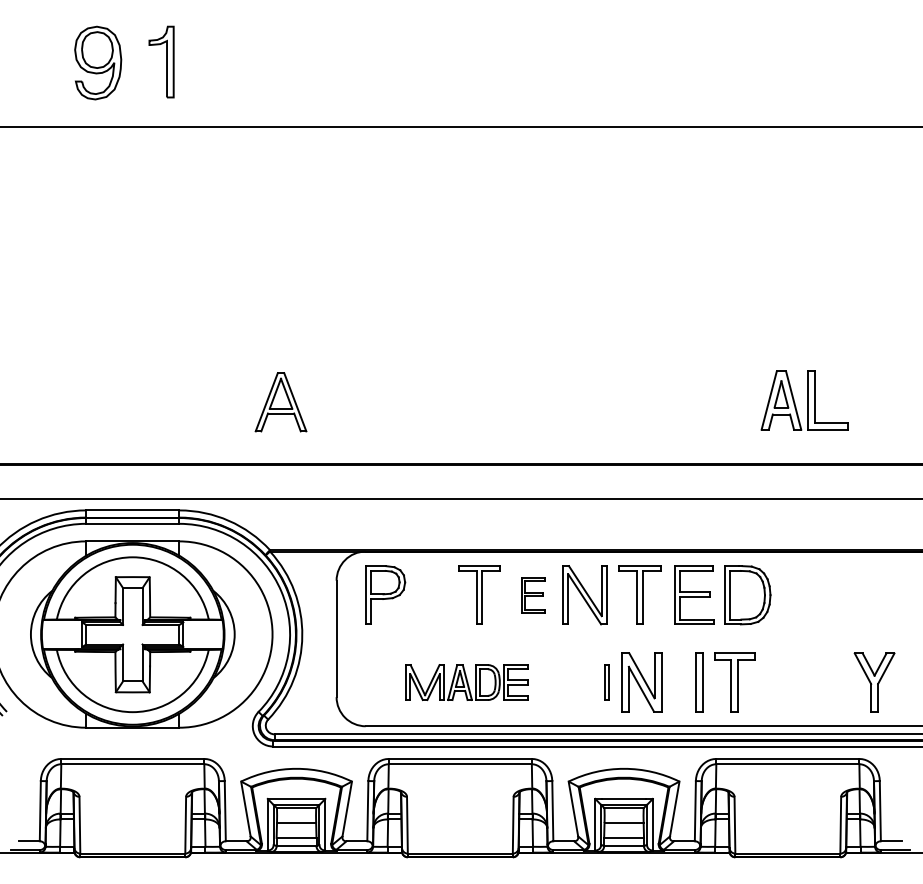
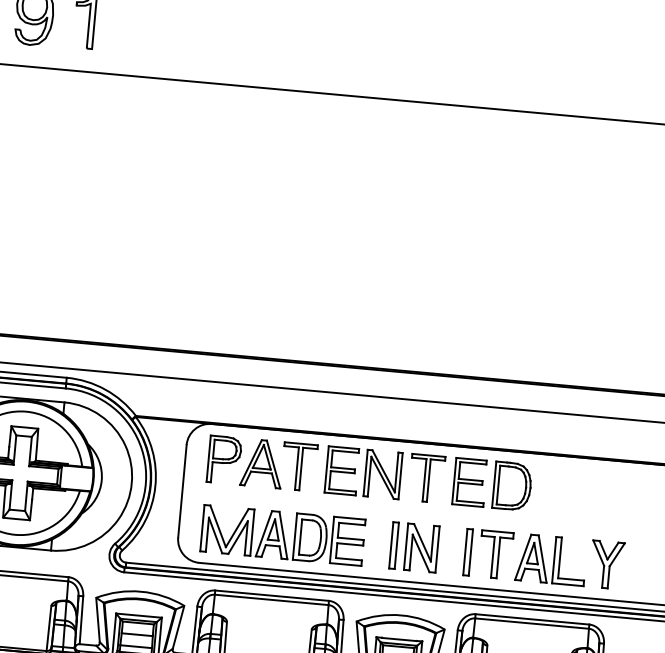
part: (804, 400) -> (551, 559), moved
part: (280, 402) -> (261, 463), moved
part: (533, 594) -> (342, 470), size x1.67
part: (466, 682) -> (282, 535), size x1.67
part: (606, 682) -> (393, 545), size x1.67

